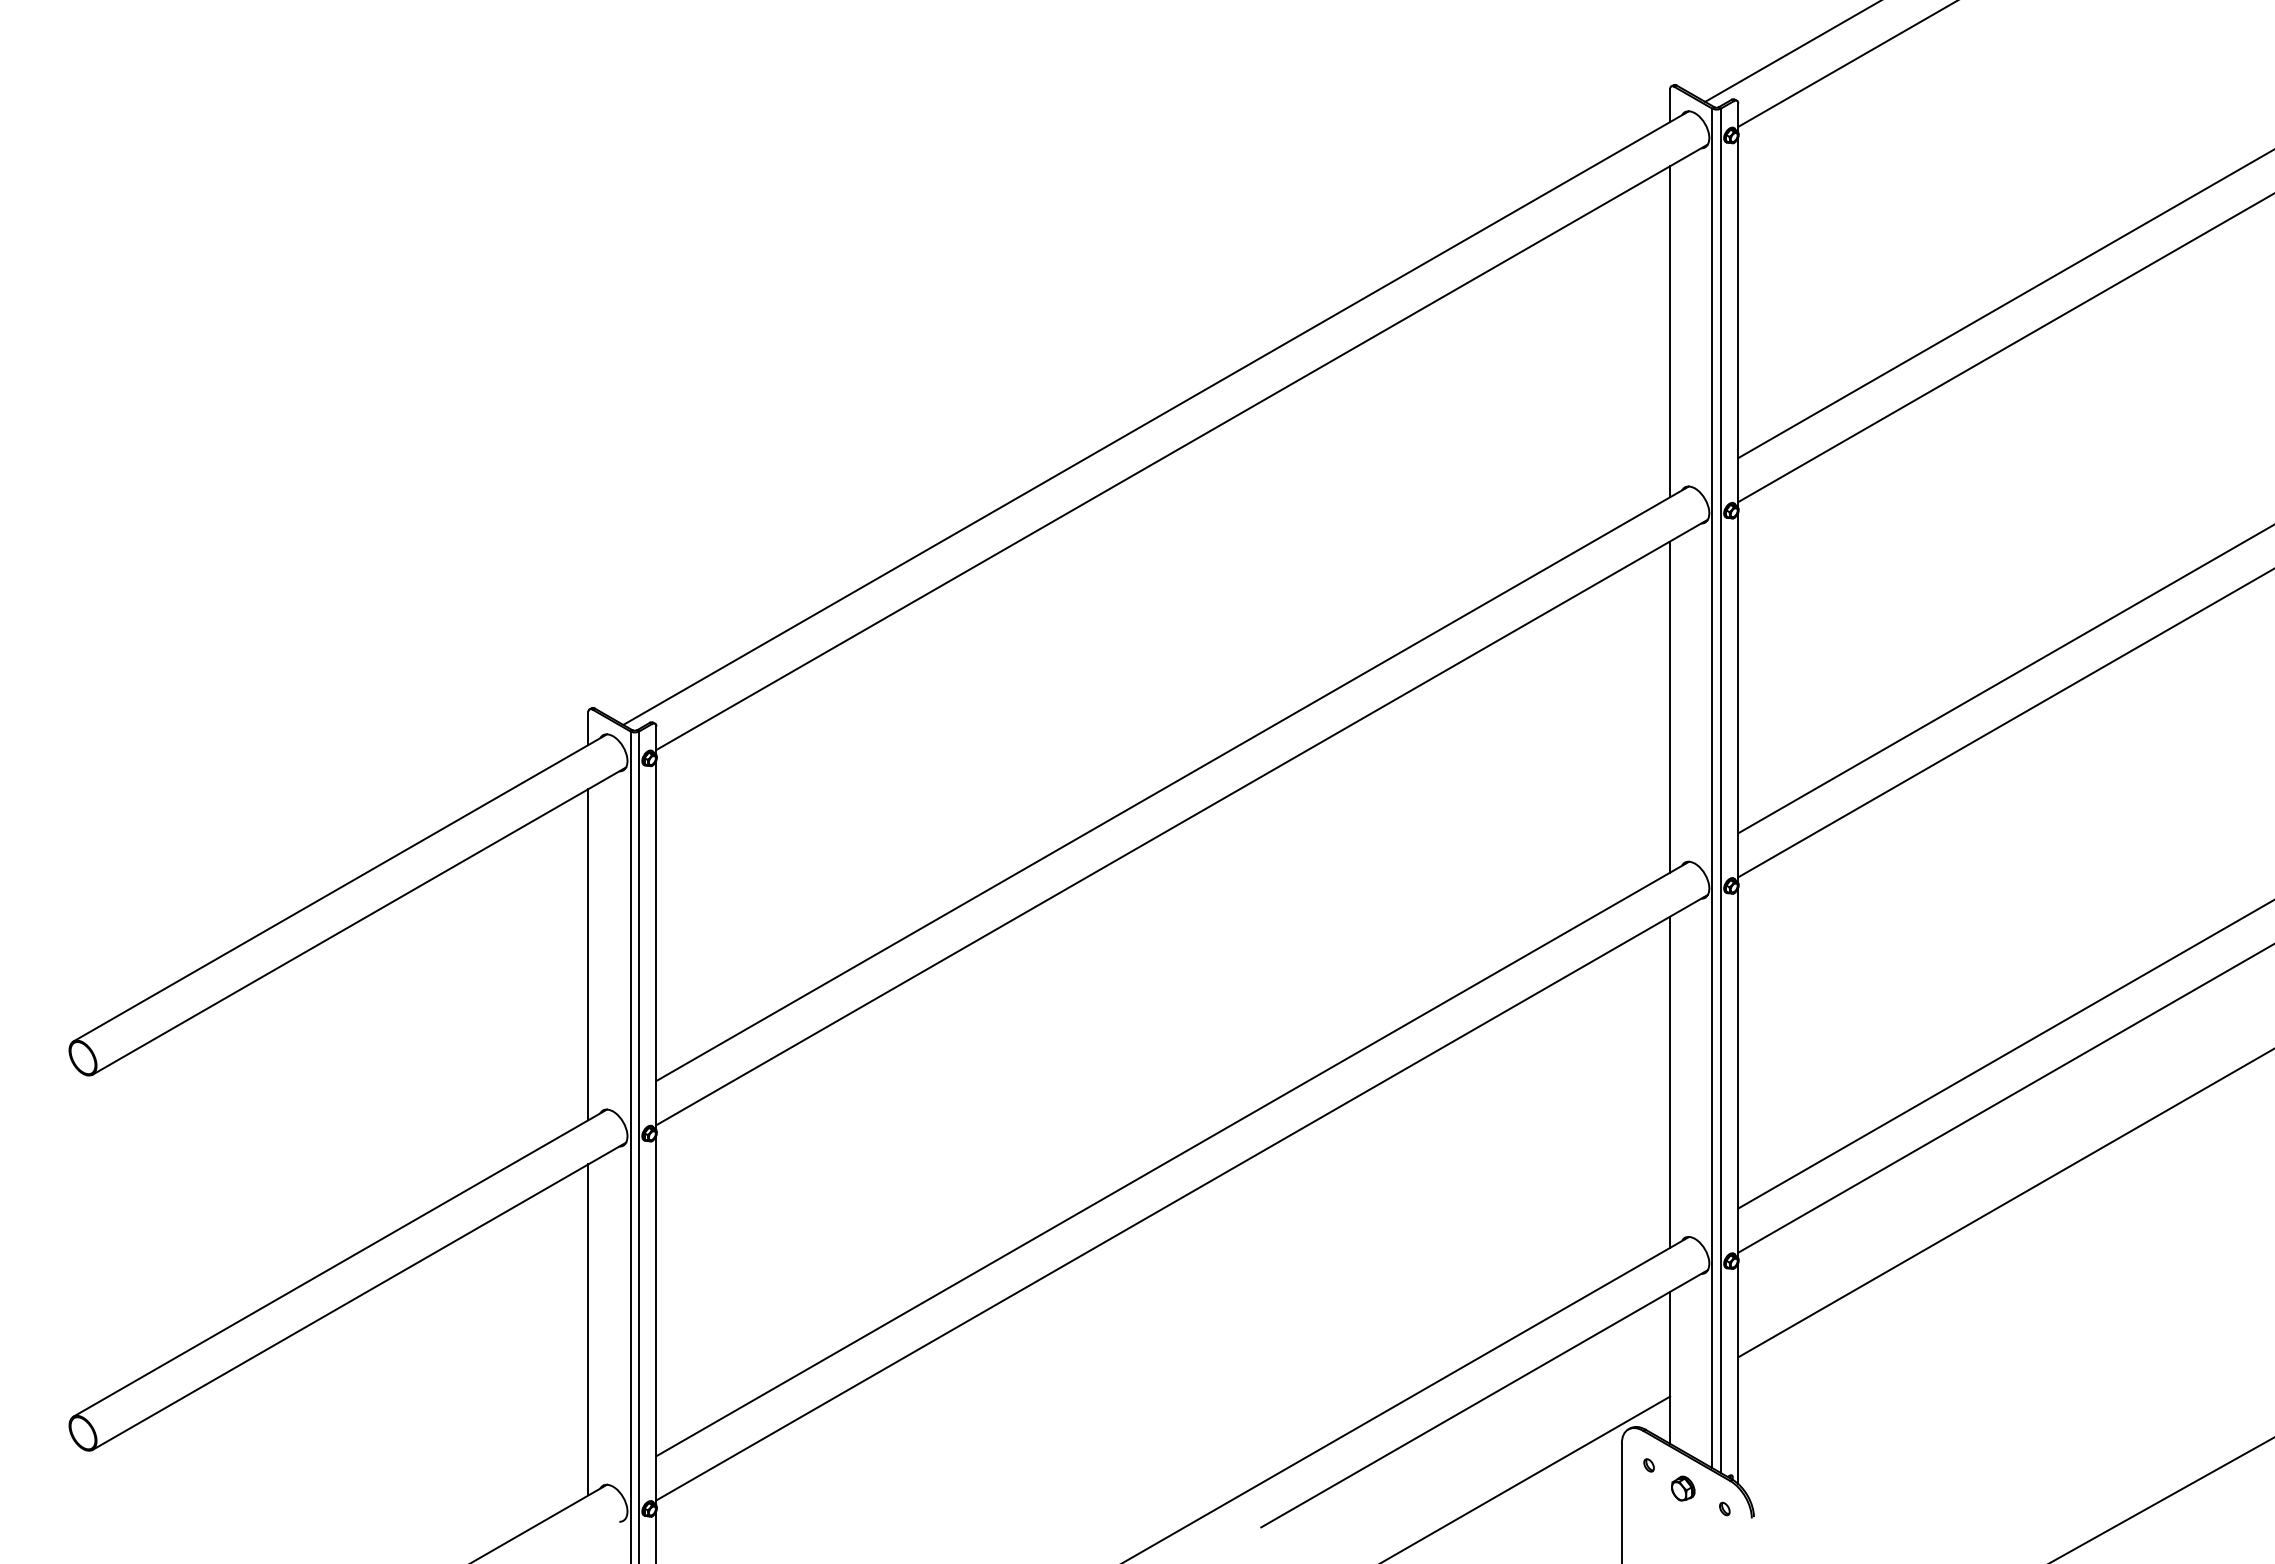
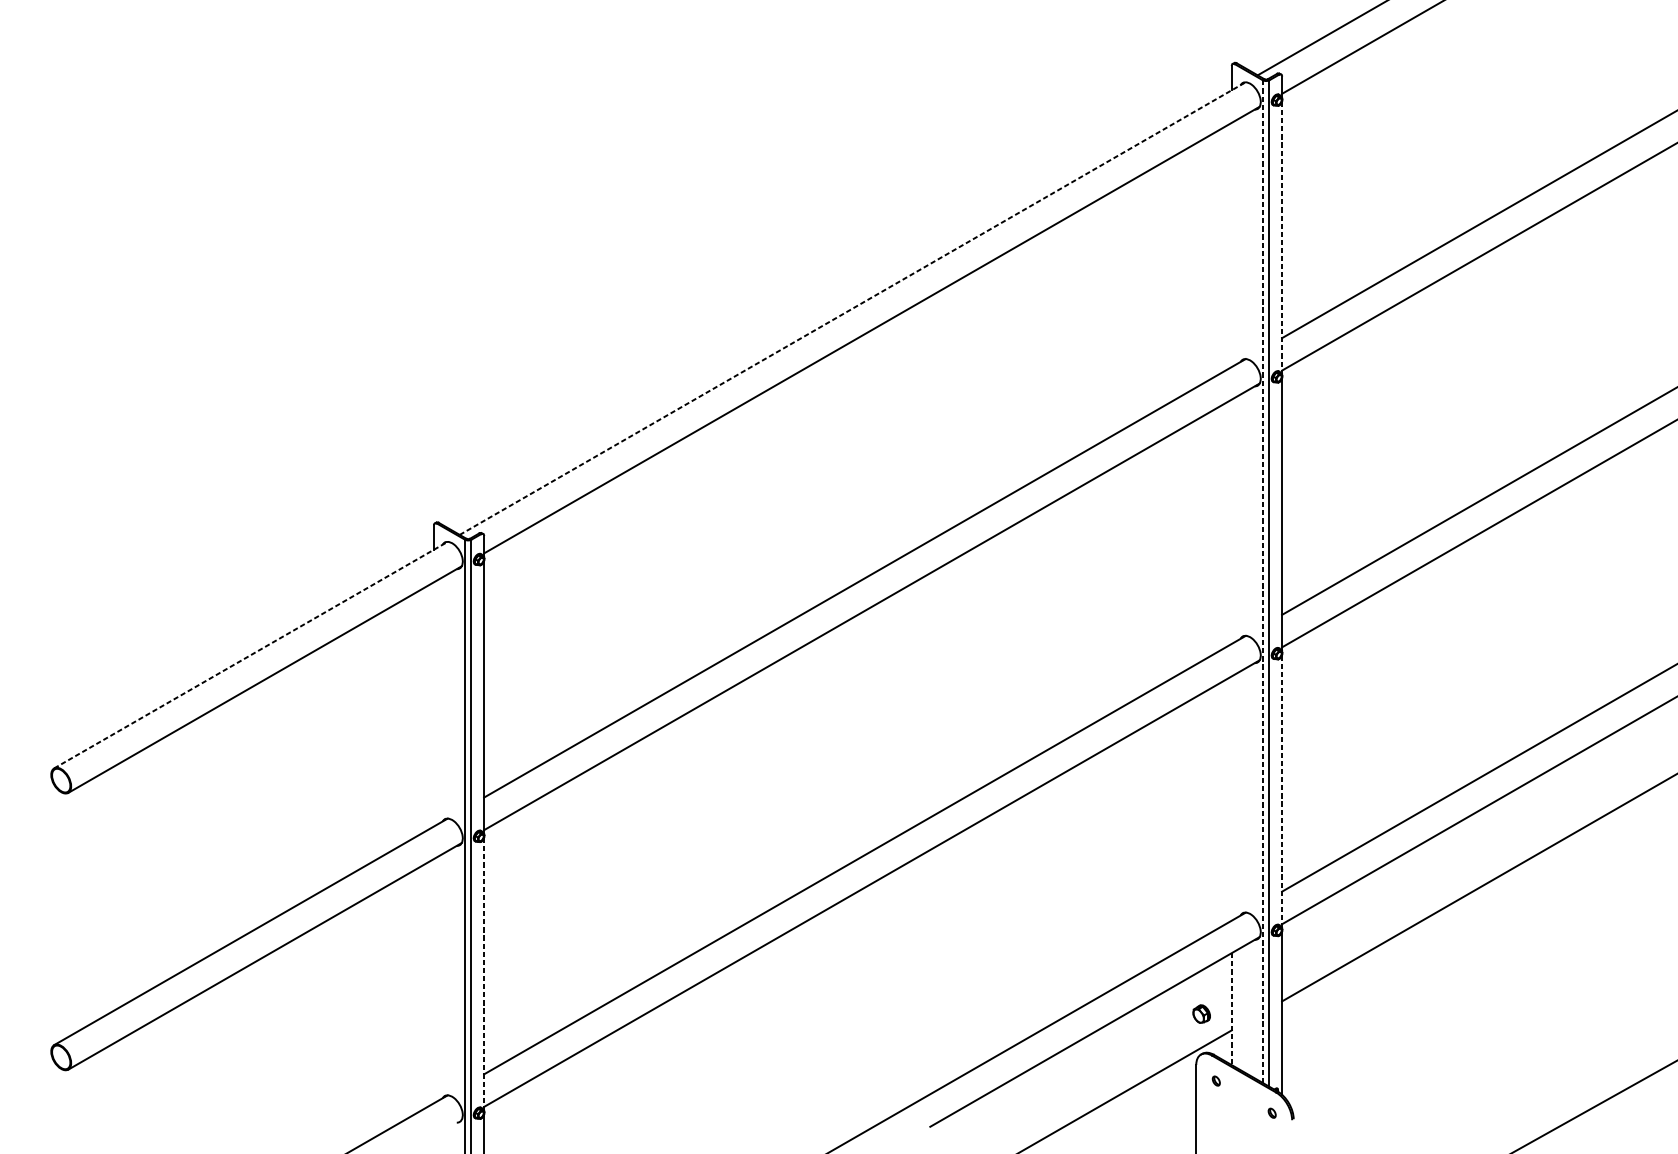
line: (1738, 322) -> (1282, 238), solid -> dashed
line: (1670, 331) -> (1232, 244), removed
line: (1156, 418) -> (853, 308), solid -> dashed
line: (1670, 706) -> (1232, 521), removed
line: (1712, 788) -> (1263, 581), solid -> dashed
line: (340, 887) -> (251, 654), solid -> dashed
line: (588, 954) -> (434, 704), removed
line: (1738, 1072) -> (1282, 791), solid -> dashed
line: (1670, 1081) -> (1232, 797), removed
line: (656, 1320) -> (484, 974), solid -> dashed
line: (588, 1329) -> (434, 980), removed
line: (1670, 1367) -> (1232, 1008), solid -> dashed
part: (1683, 1488) -> (1201, 1014), moved

